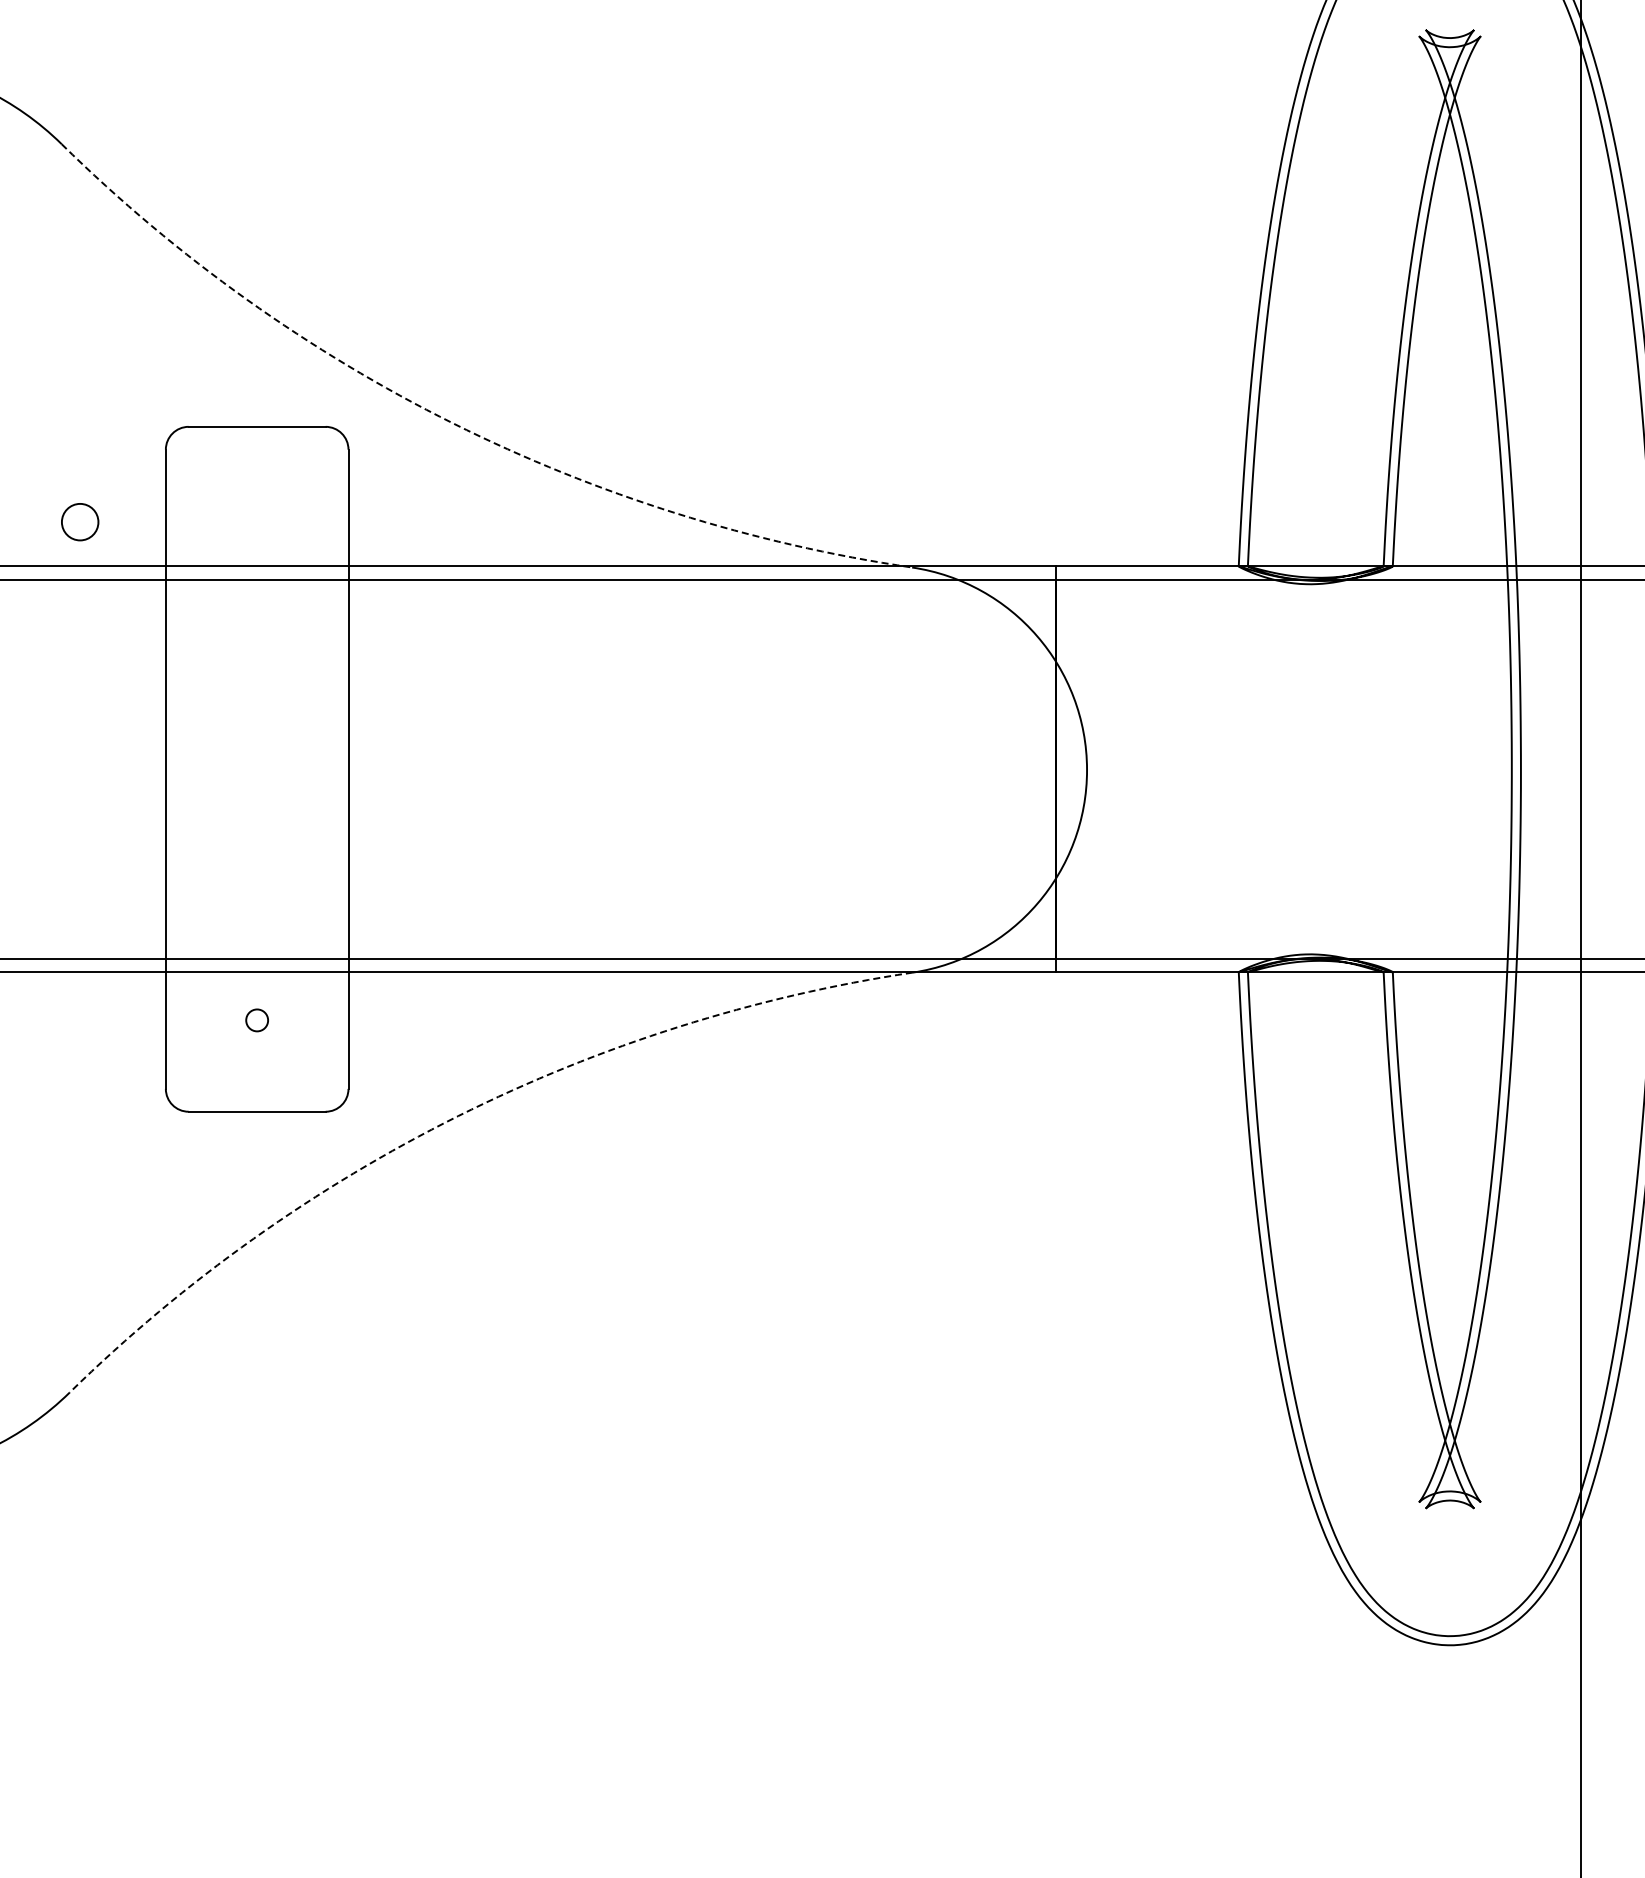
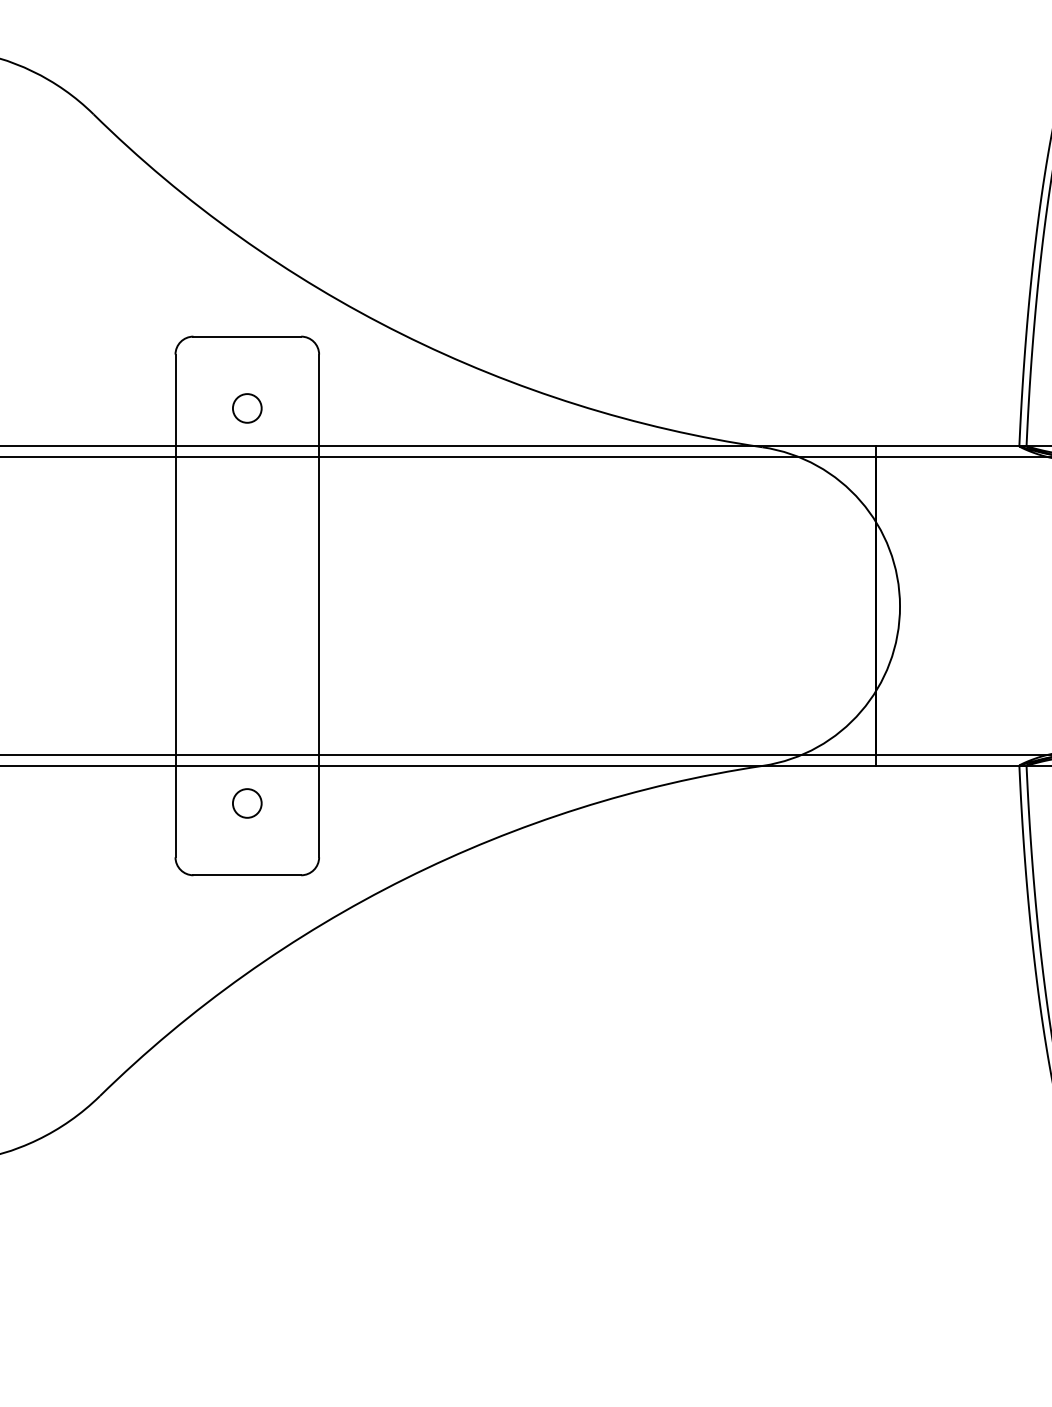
arc: (453, 423) -> (401, 333), dashed -> solid
circle: (80, 522) -> (247, 408), moved
circle: (256, 1020) -> (246, 803), size x1.67
arc: (458, 1116) -> (405, 879), dashed -> solid

